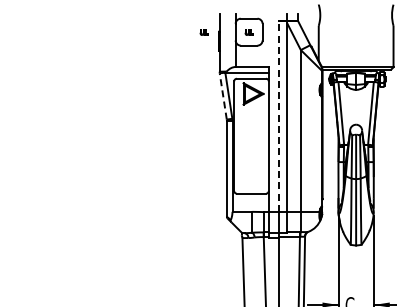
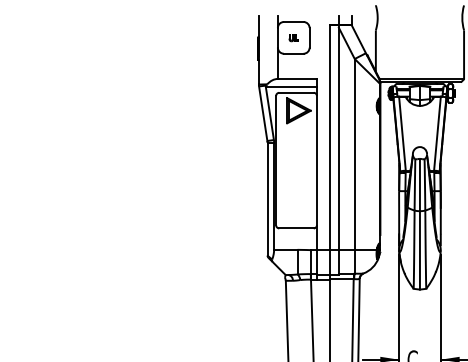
part: (203, 32) -> (239, 38), removed
line: (223, 95) -> (263, 112), dashed -> solid
line: (279, 116) -> (329, 137), dashed -> solid

